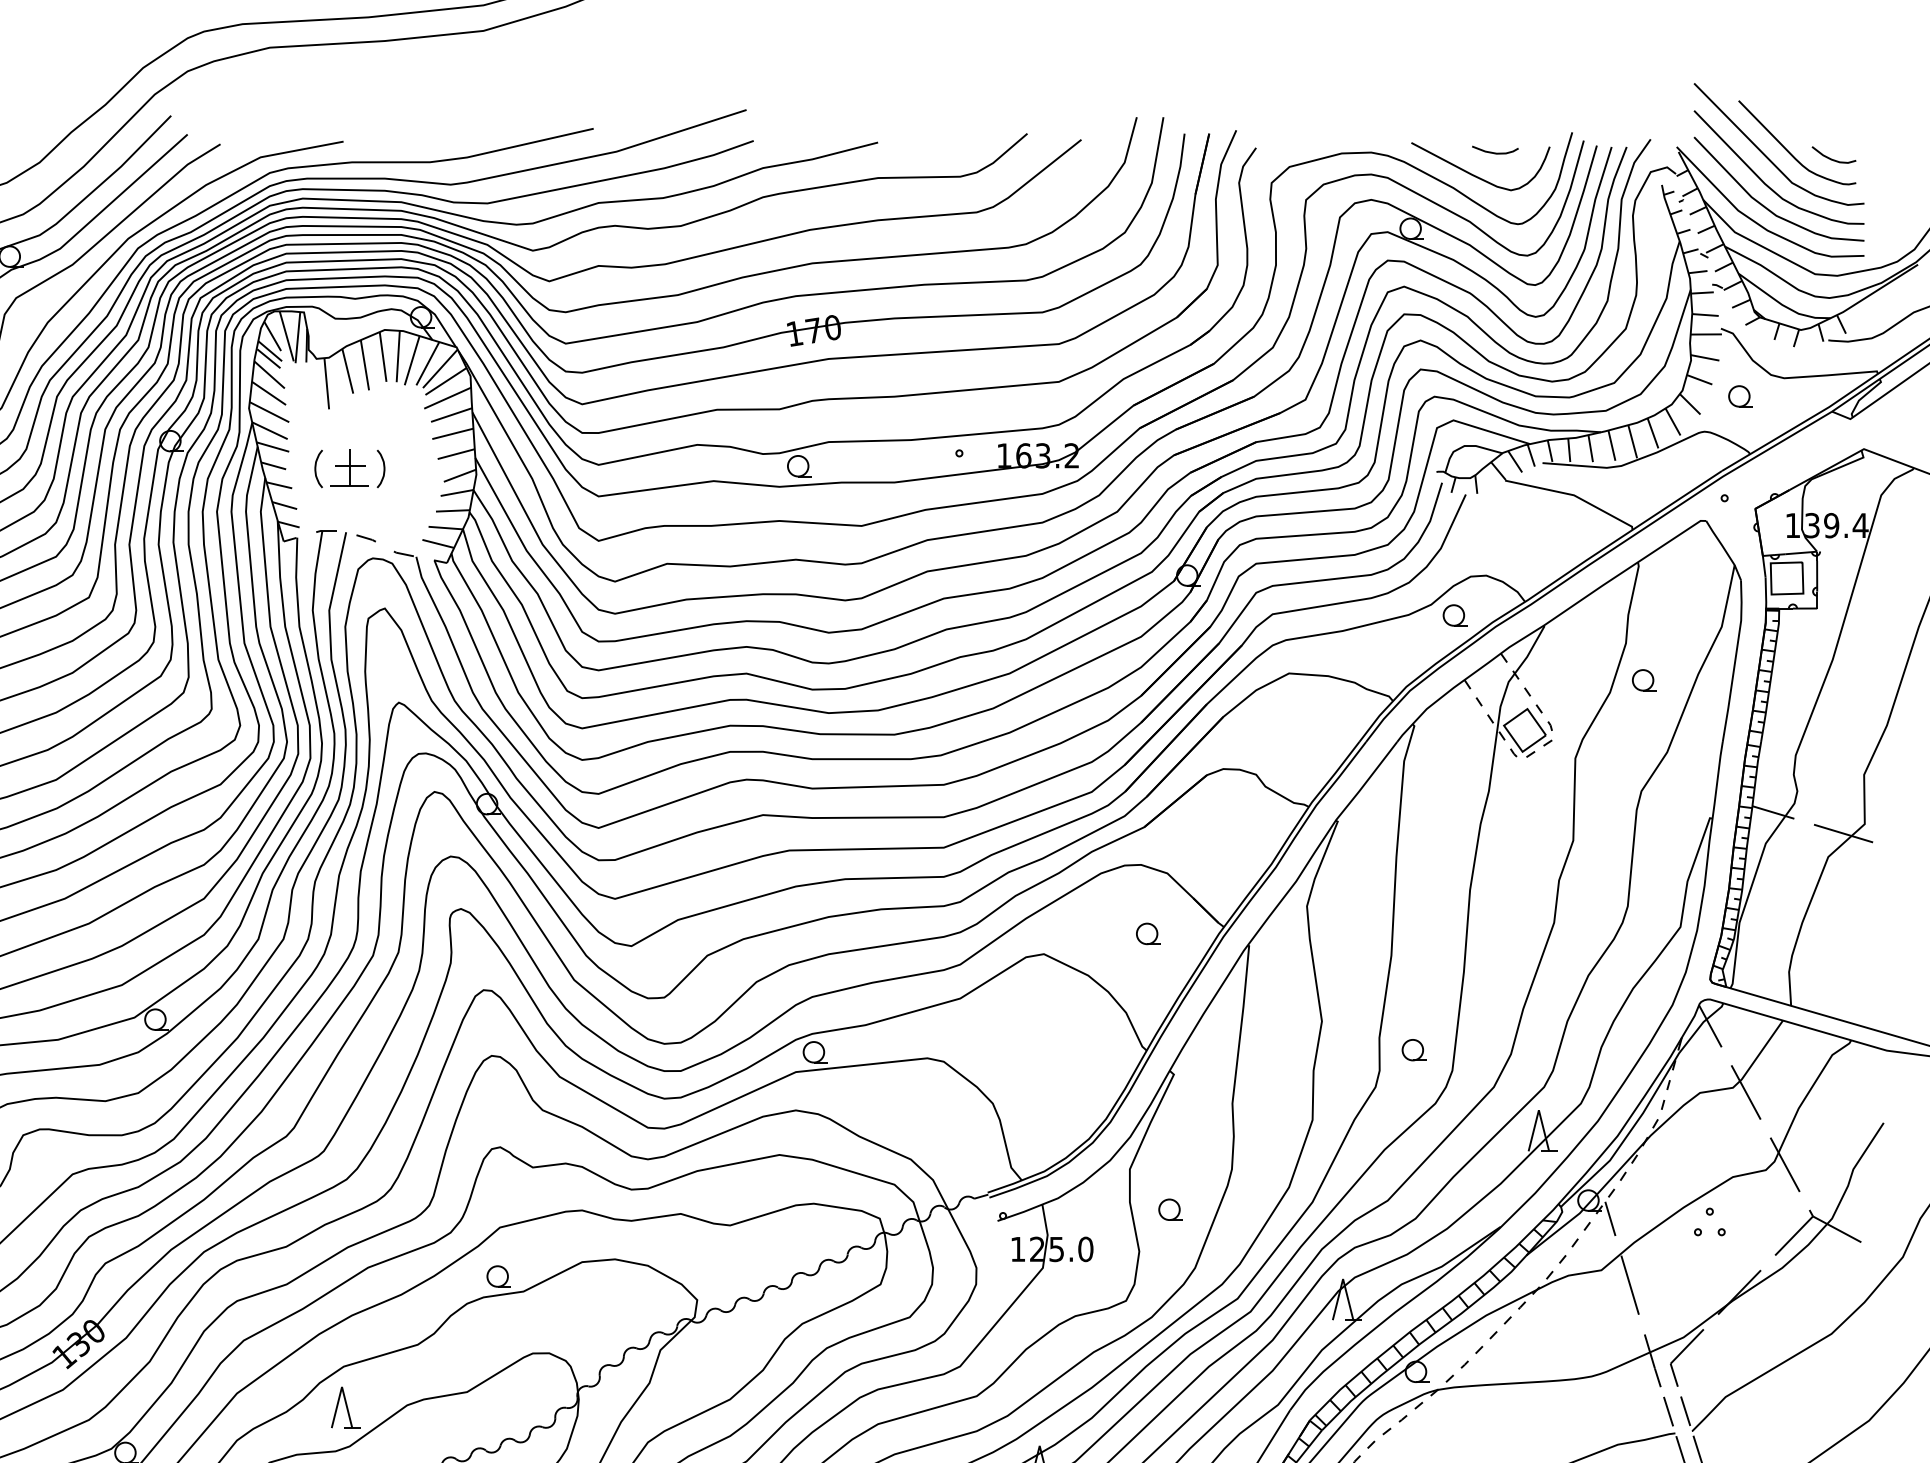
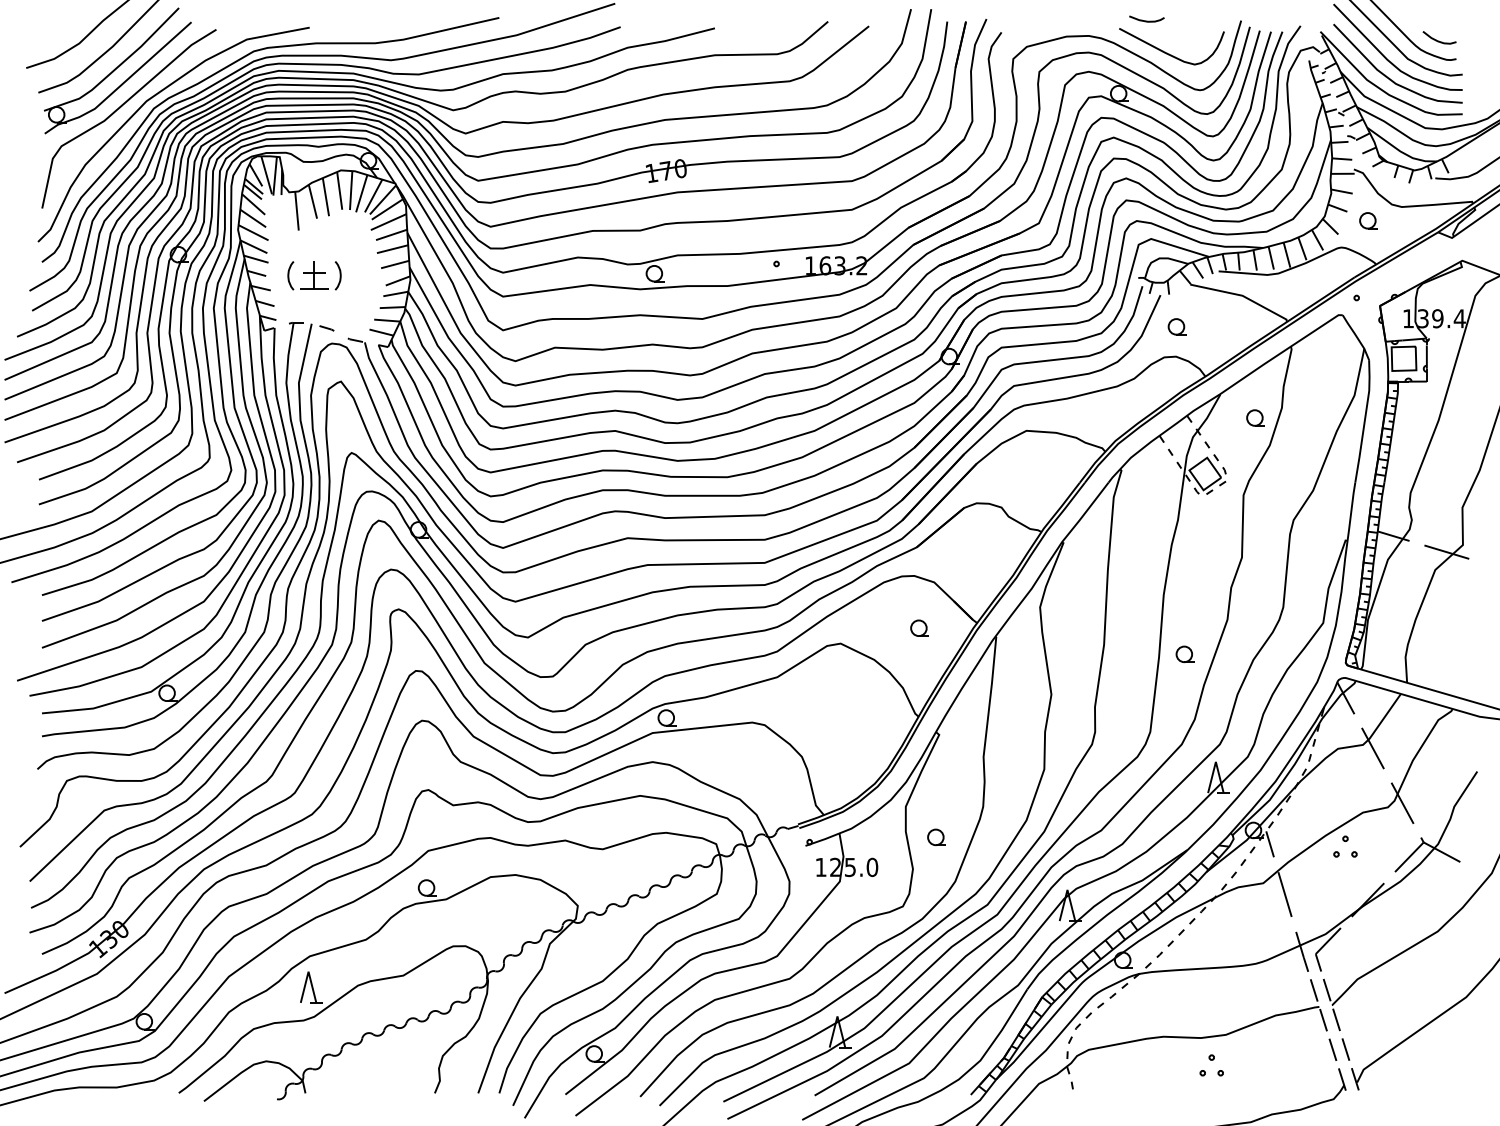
curve: (1494, 151) -> (1146, 20), moved
part: (1453, 614) -> (1176, 326), moved
part: (1643, 679) -> (1255, 417), moved
part: (1413, 1050) -> (1184, 654), moved

